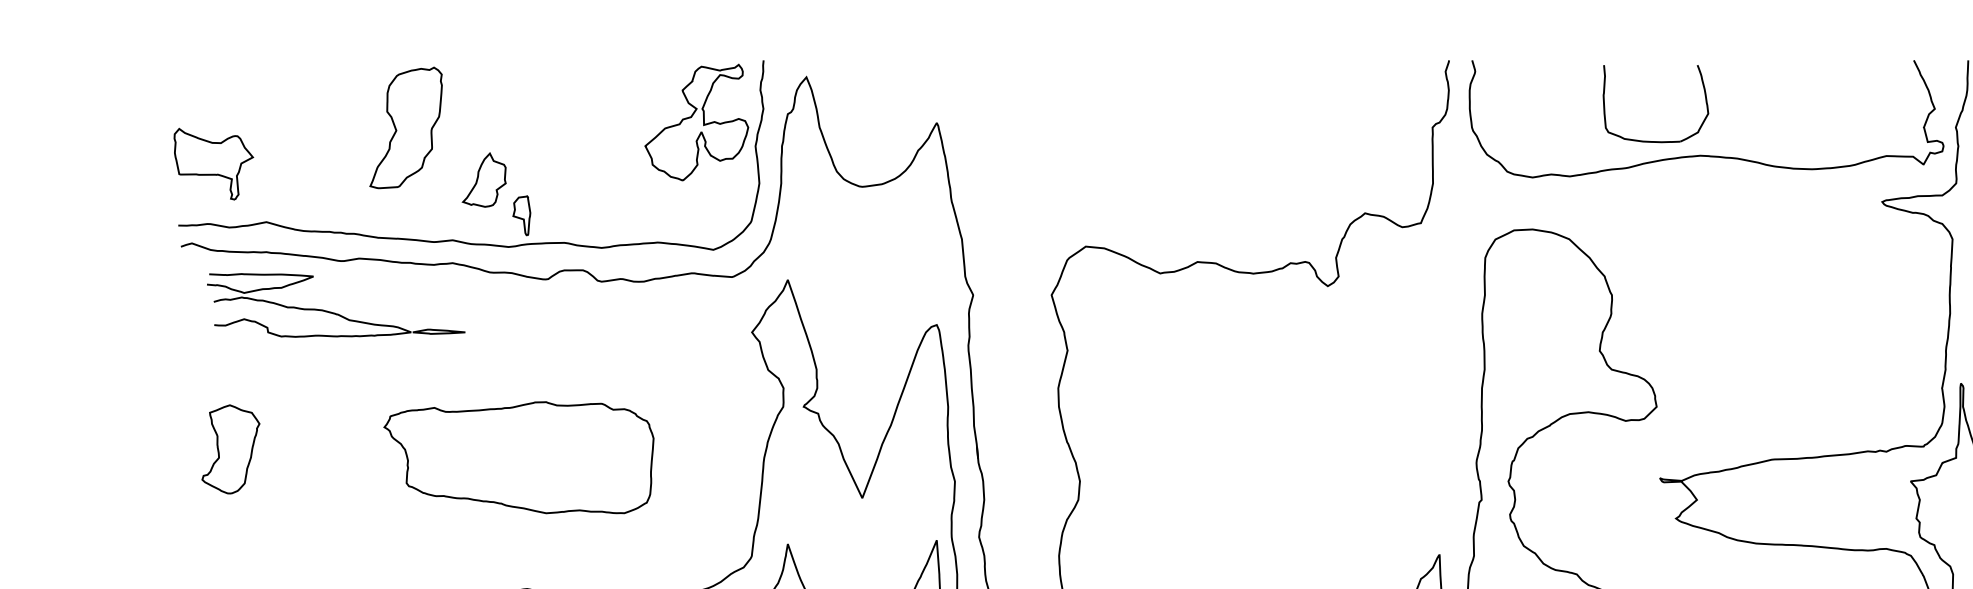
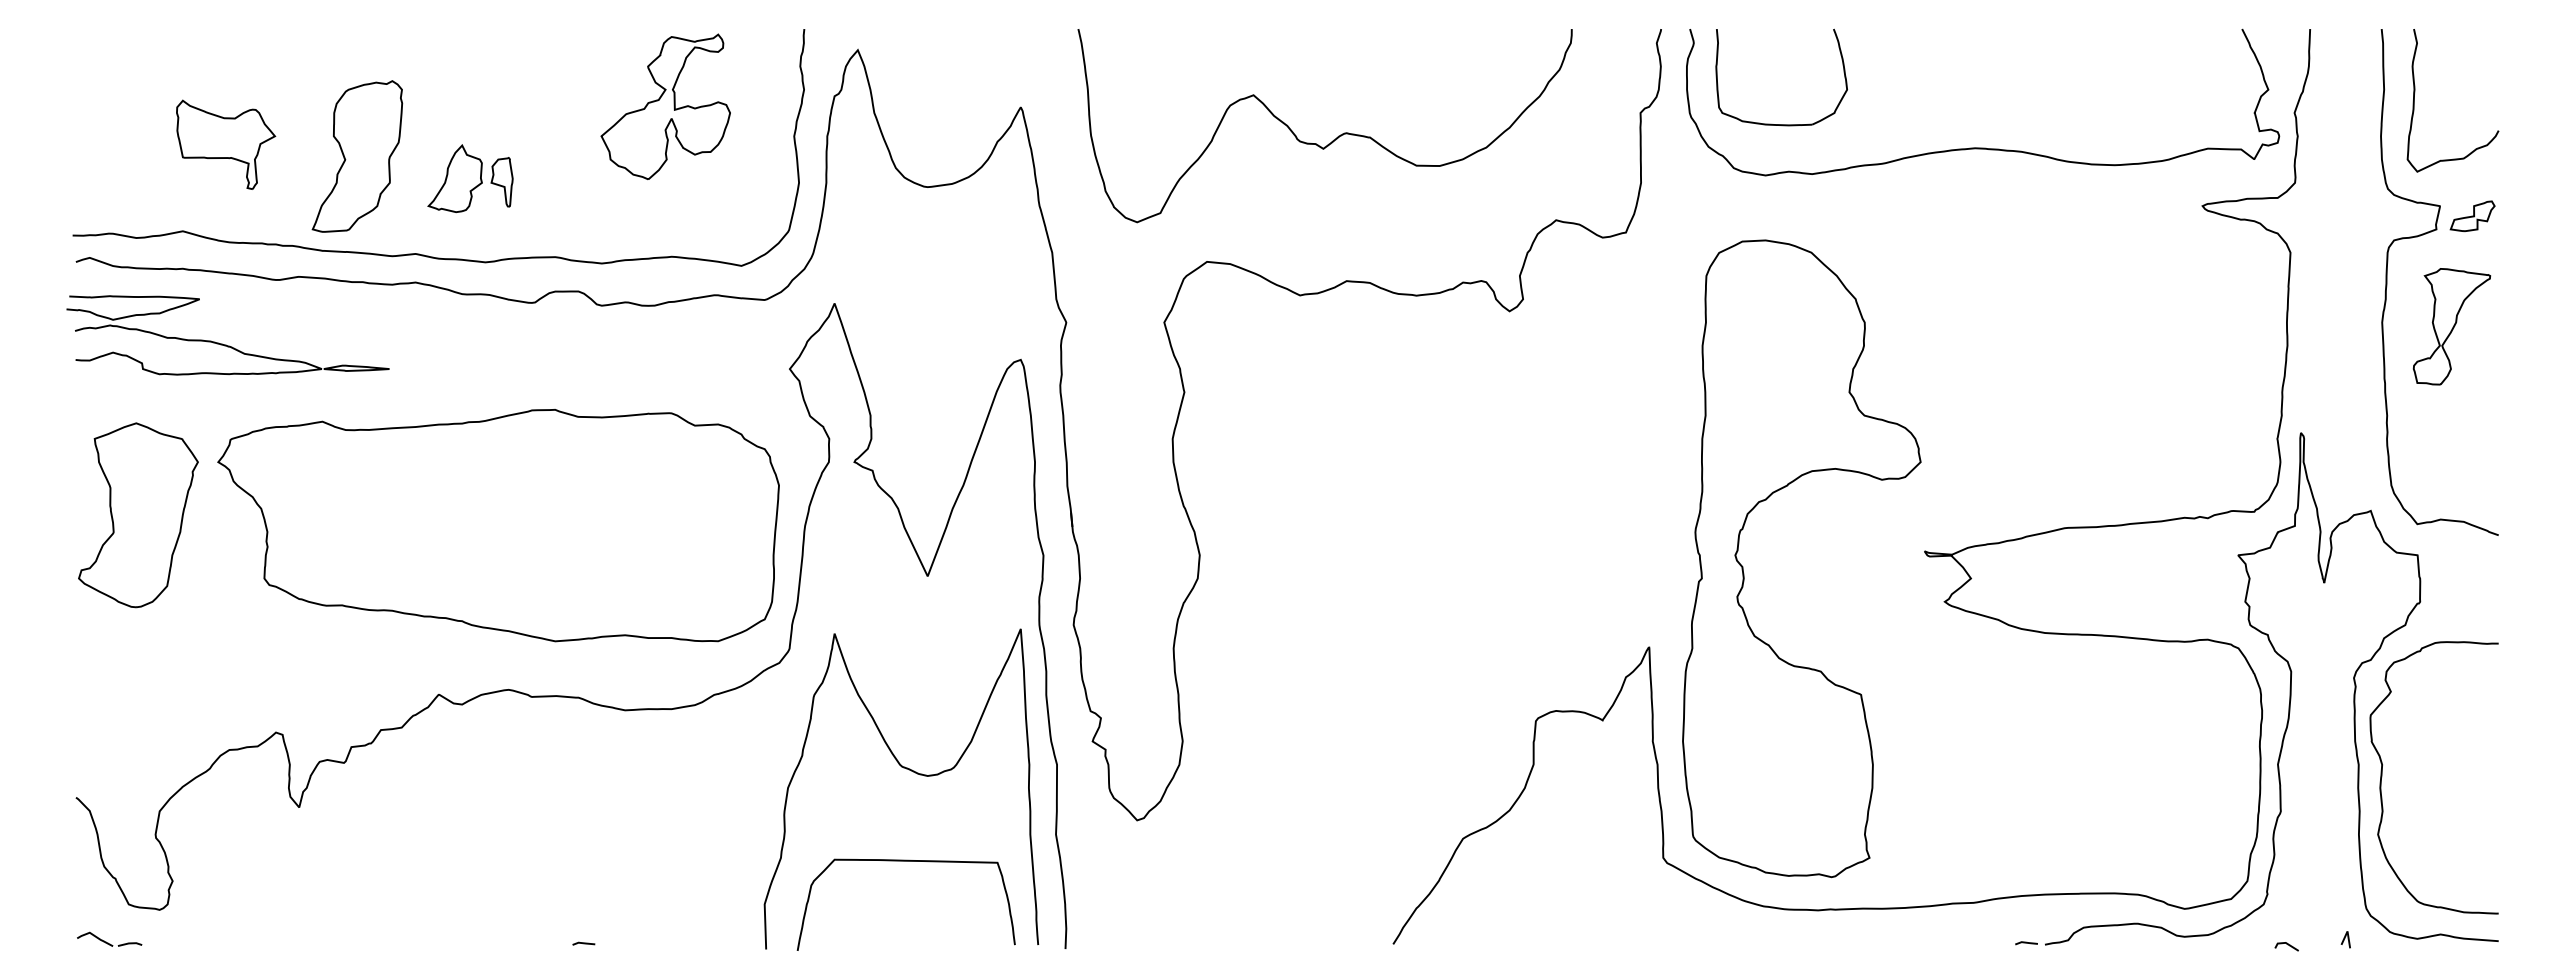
part: (696, 122) -> (665, 106), moved
part: (406, 127) -> (357, 156), moved
part: (1655, 141) -> (1781, 124), moved
curve: (1186, 148) -> (1333, 139), added
part: (214, 163) -> (226, 144), moved
part: (521, 215) -> (501, 182), moved
part: (334, 312) -> (226, 344), moved
part: (230, 449) -> (138, 515), size x1.67
part: (518, 457) -> (498, 525), size x1.67

